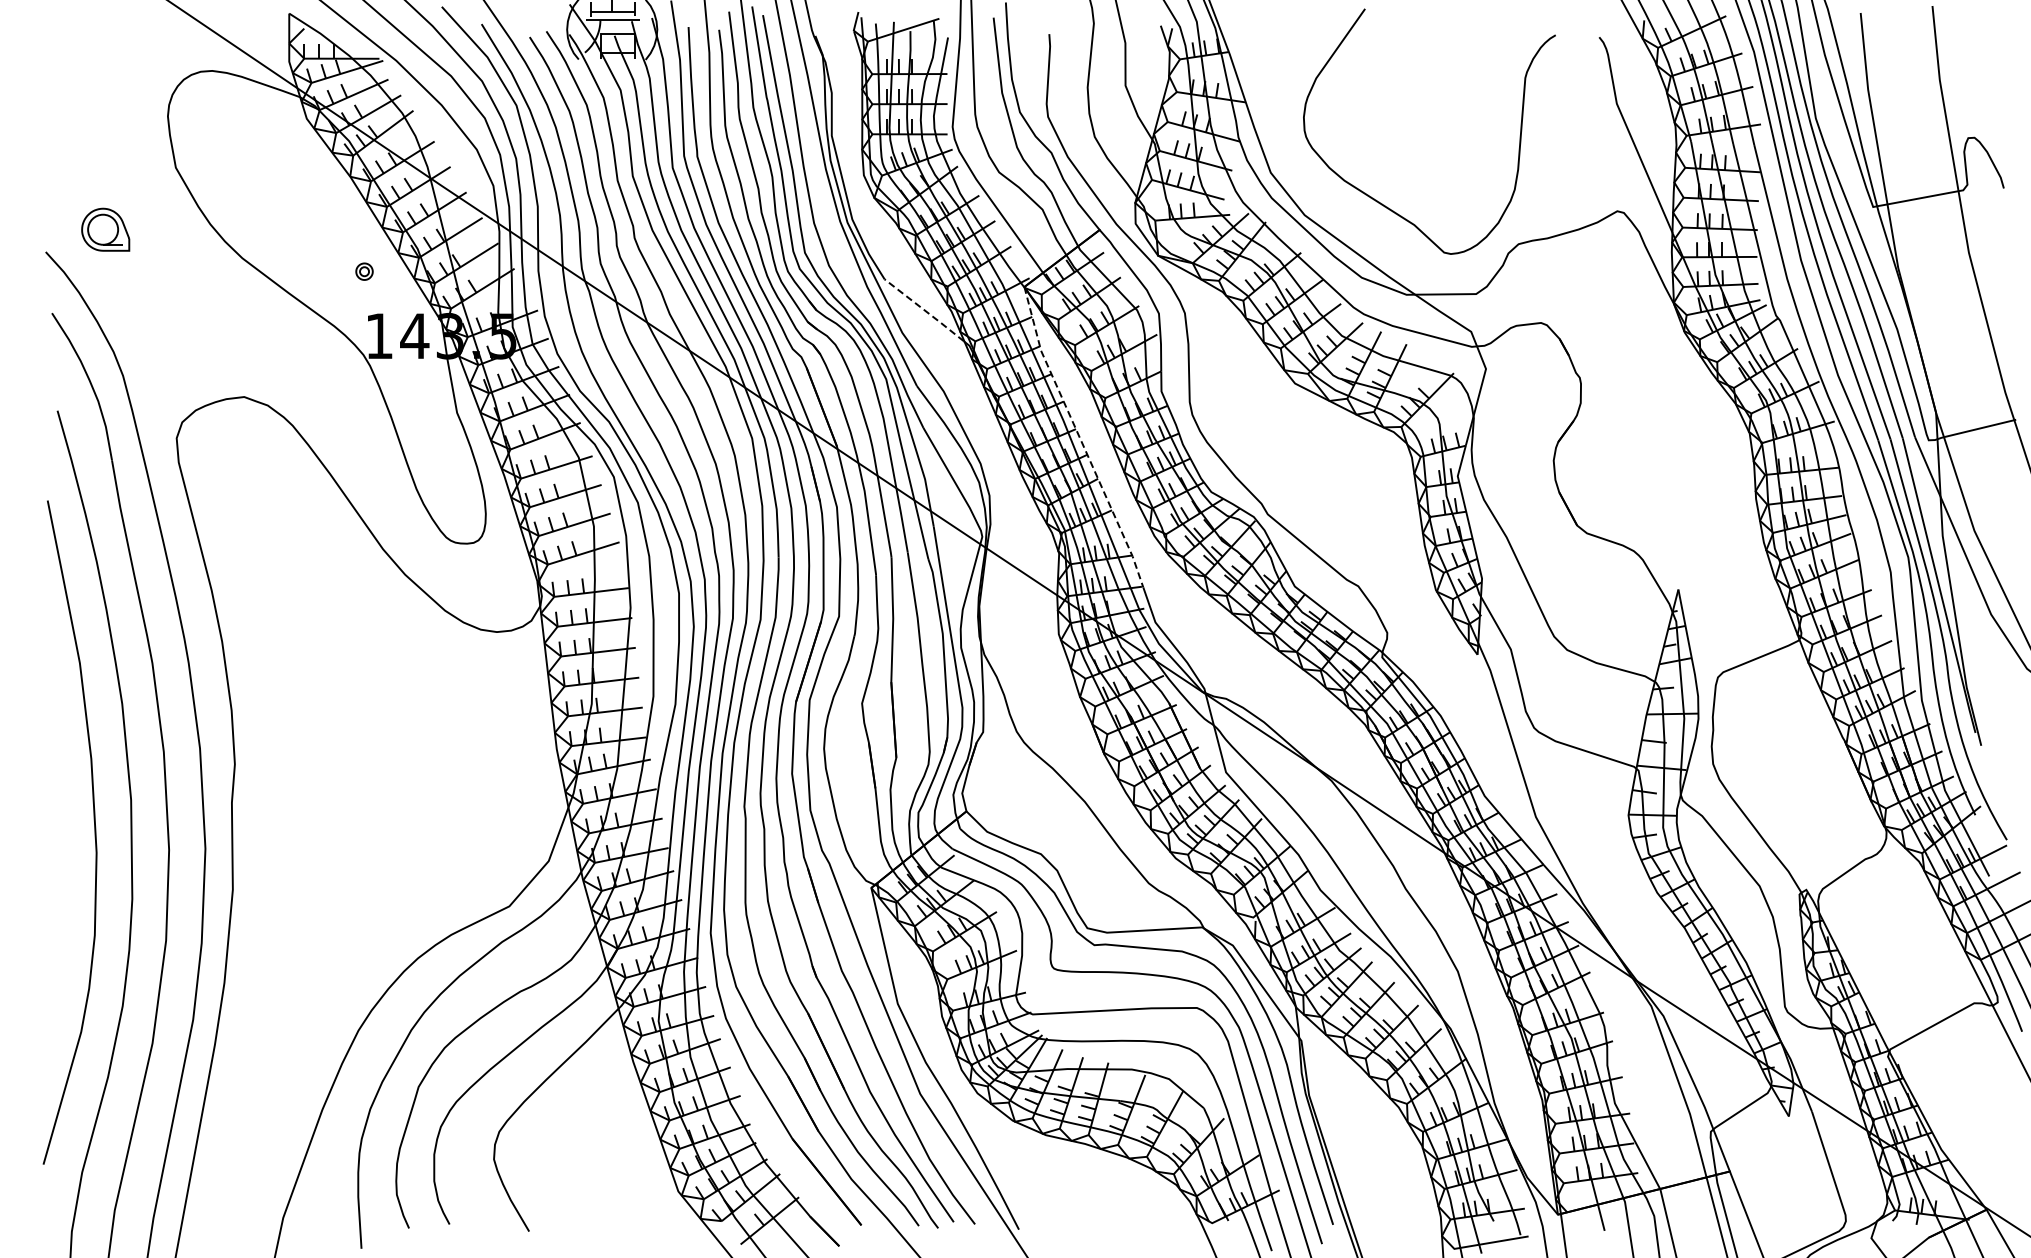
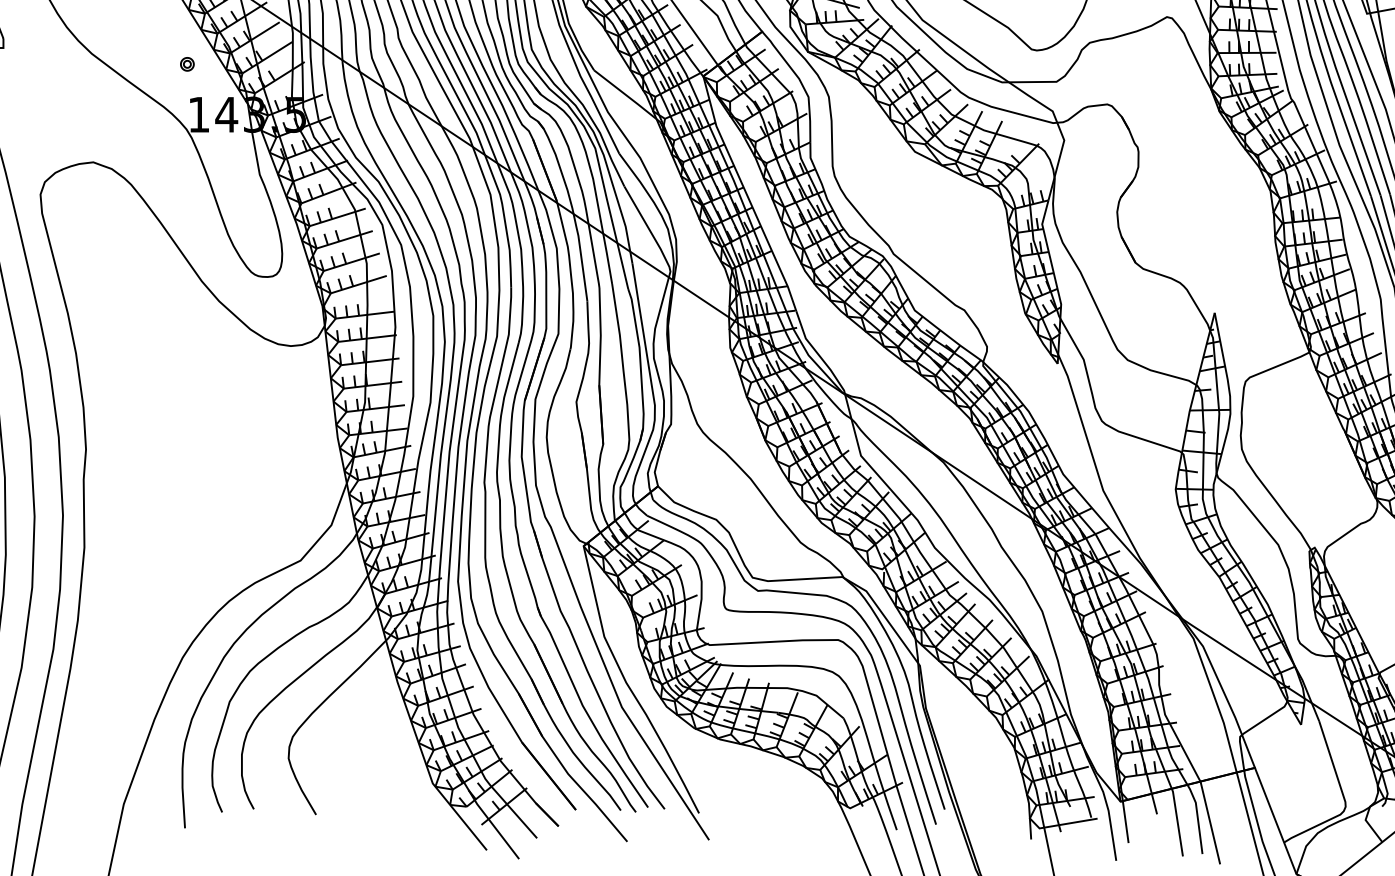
line: (924, 310) -> (625, 94), dashed -> solid
line: (1080, 439) -> (747, 195), dashed -> solid

